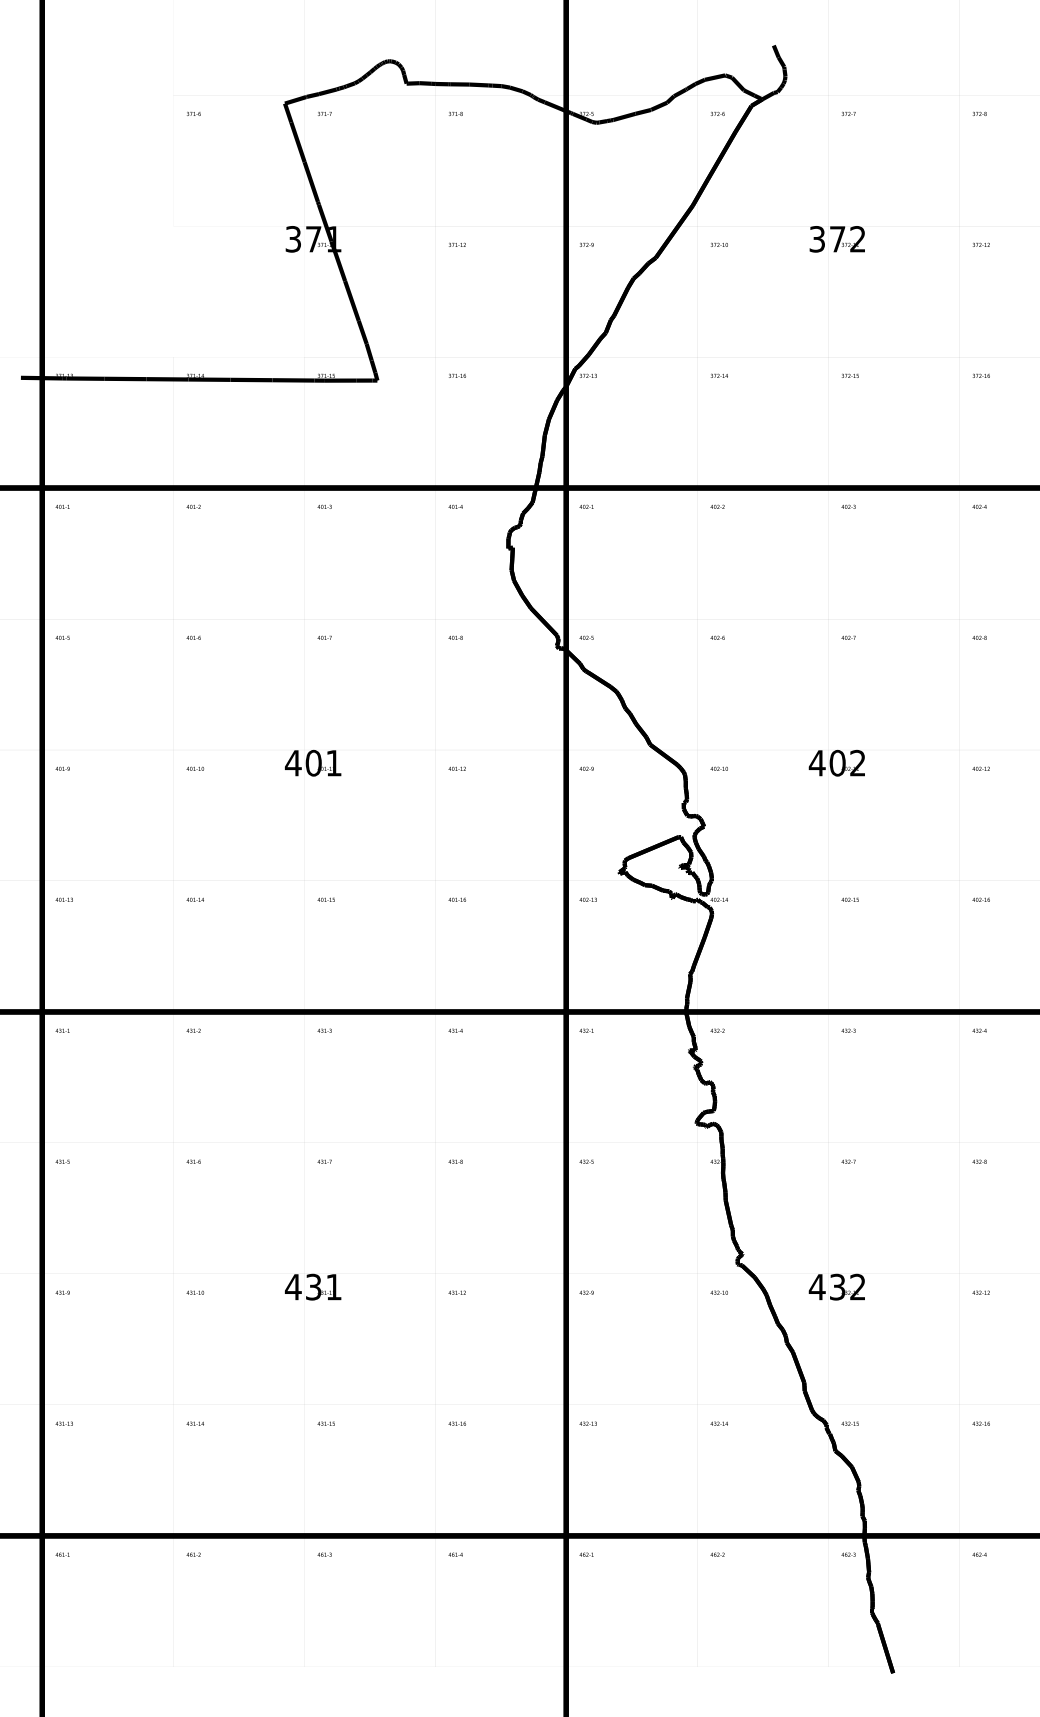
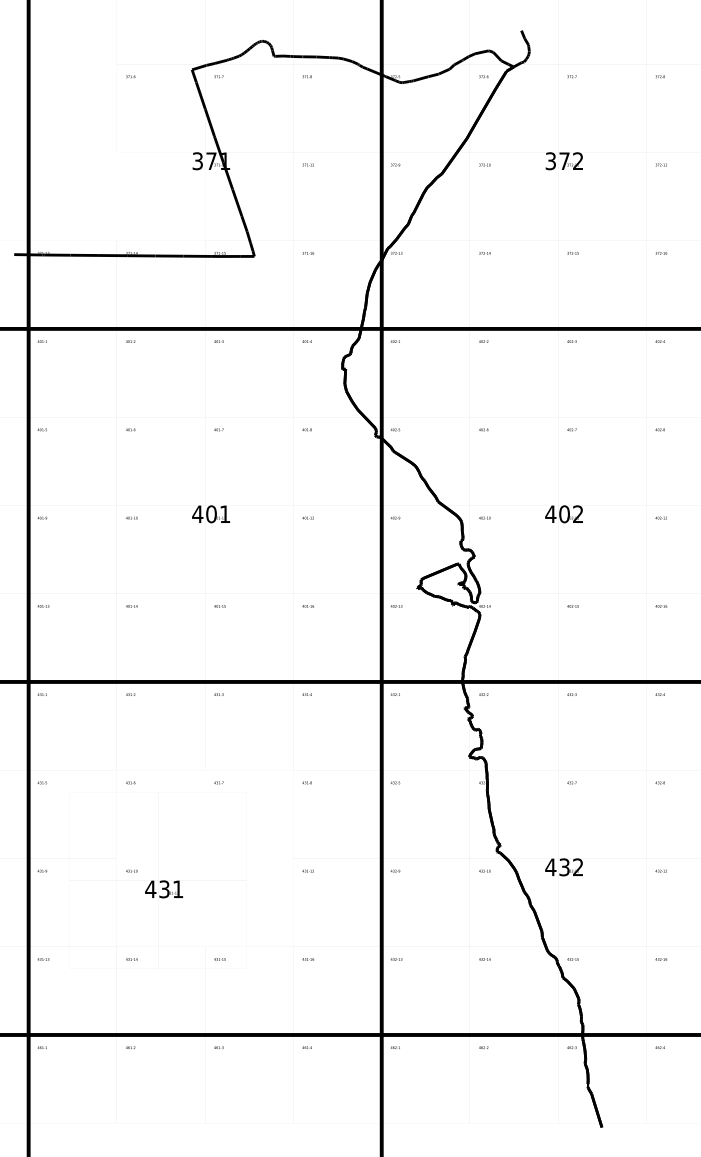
text: (312, 1287) -> (163, 889), moved

